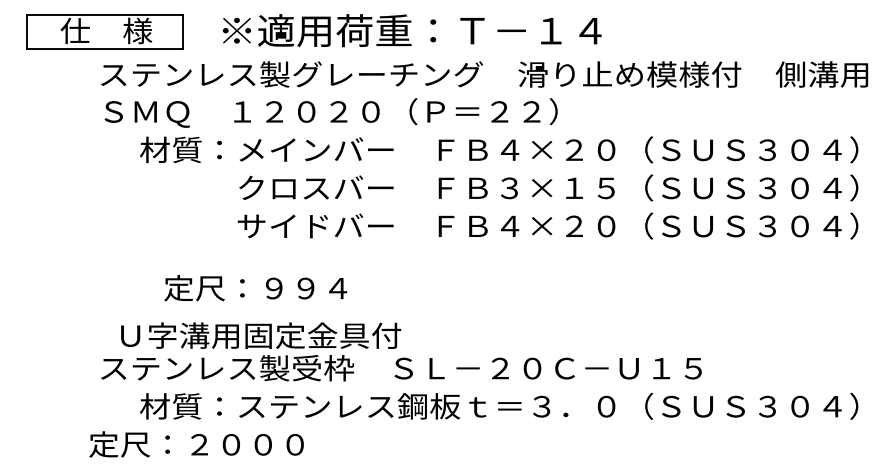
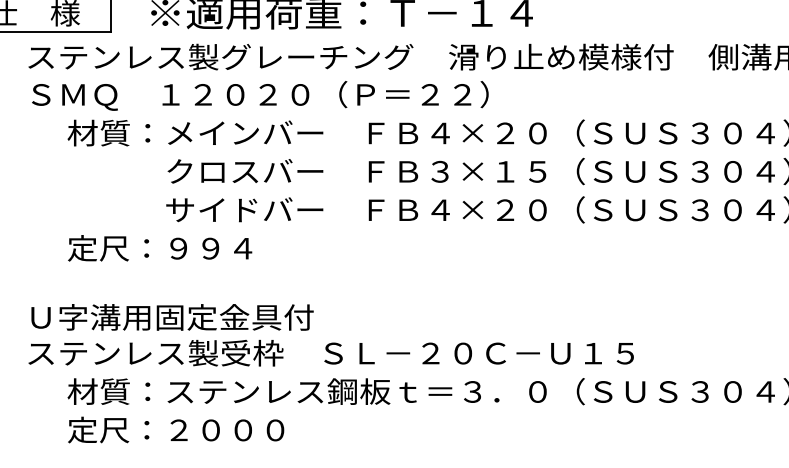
text: (255, 288) -> (159, 248), moved
text: (261, 335) -> (172, 317), moved
text: (196, 444) -> (175, 430), moved

